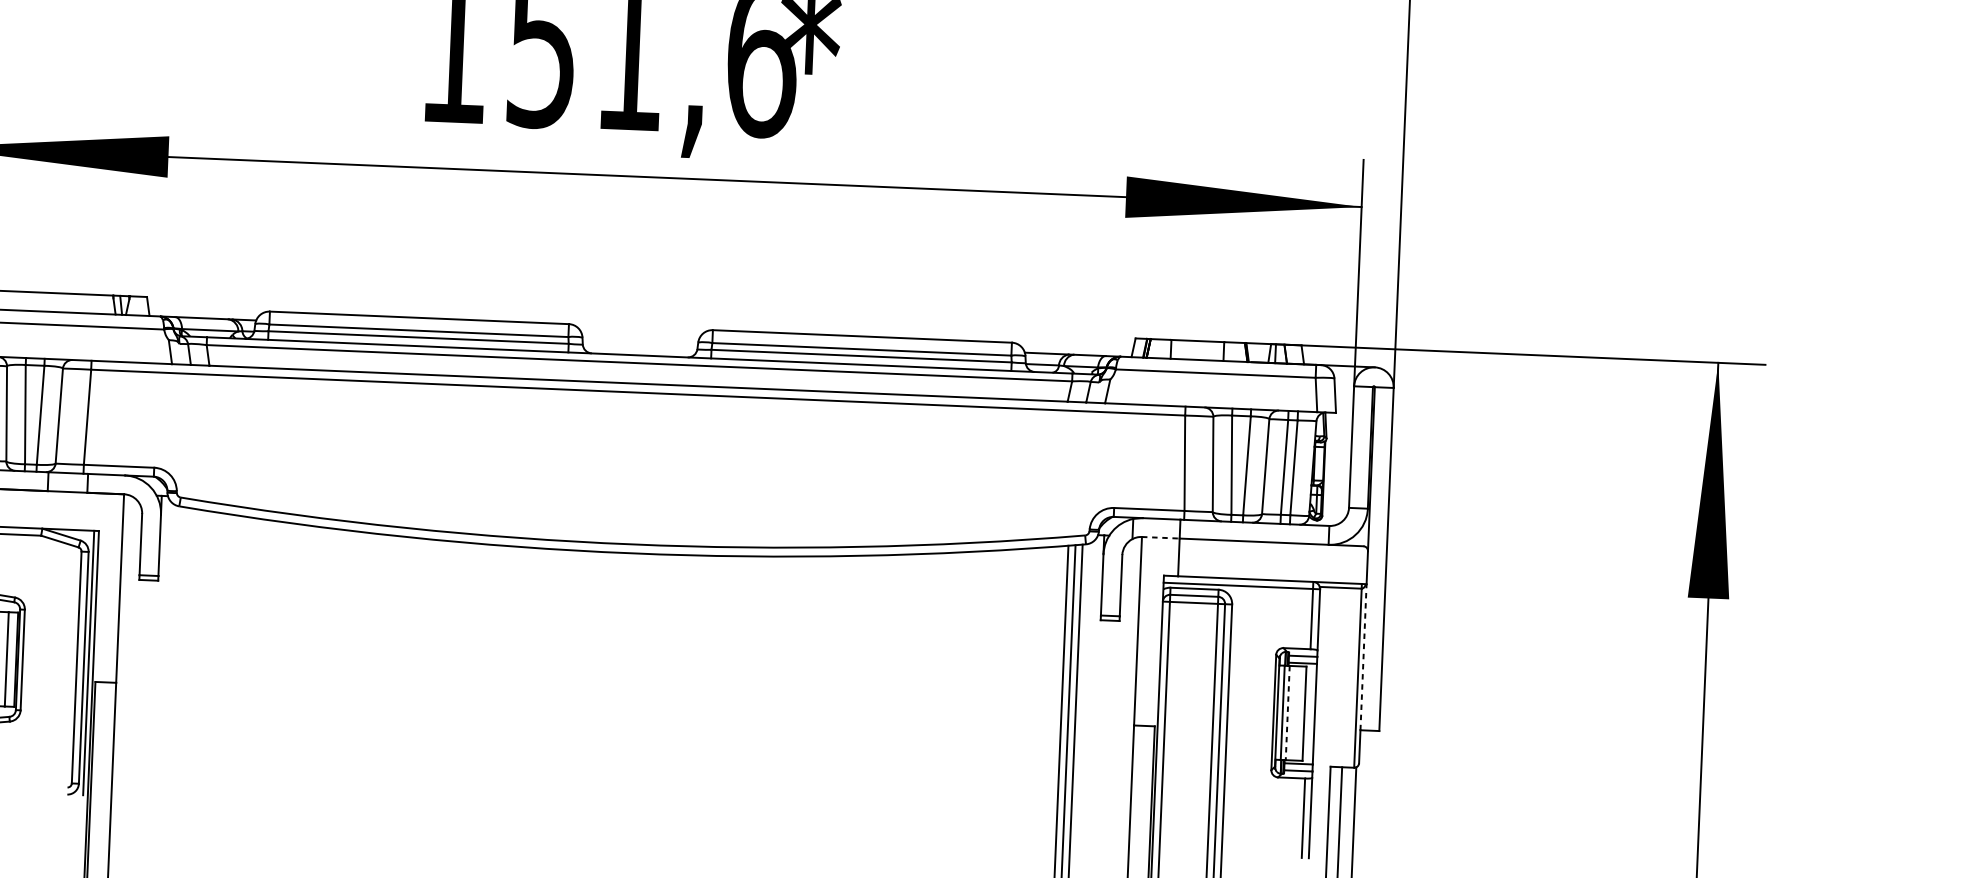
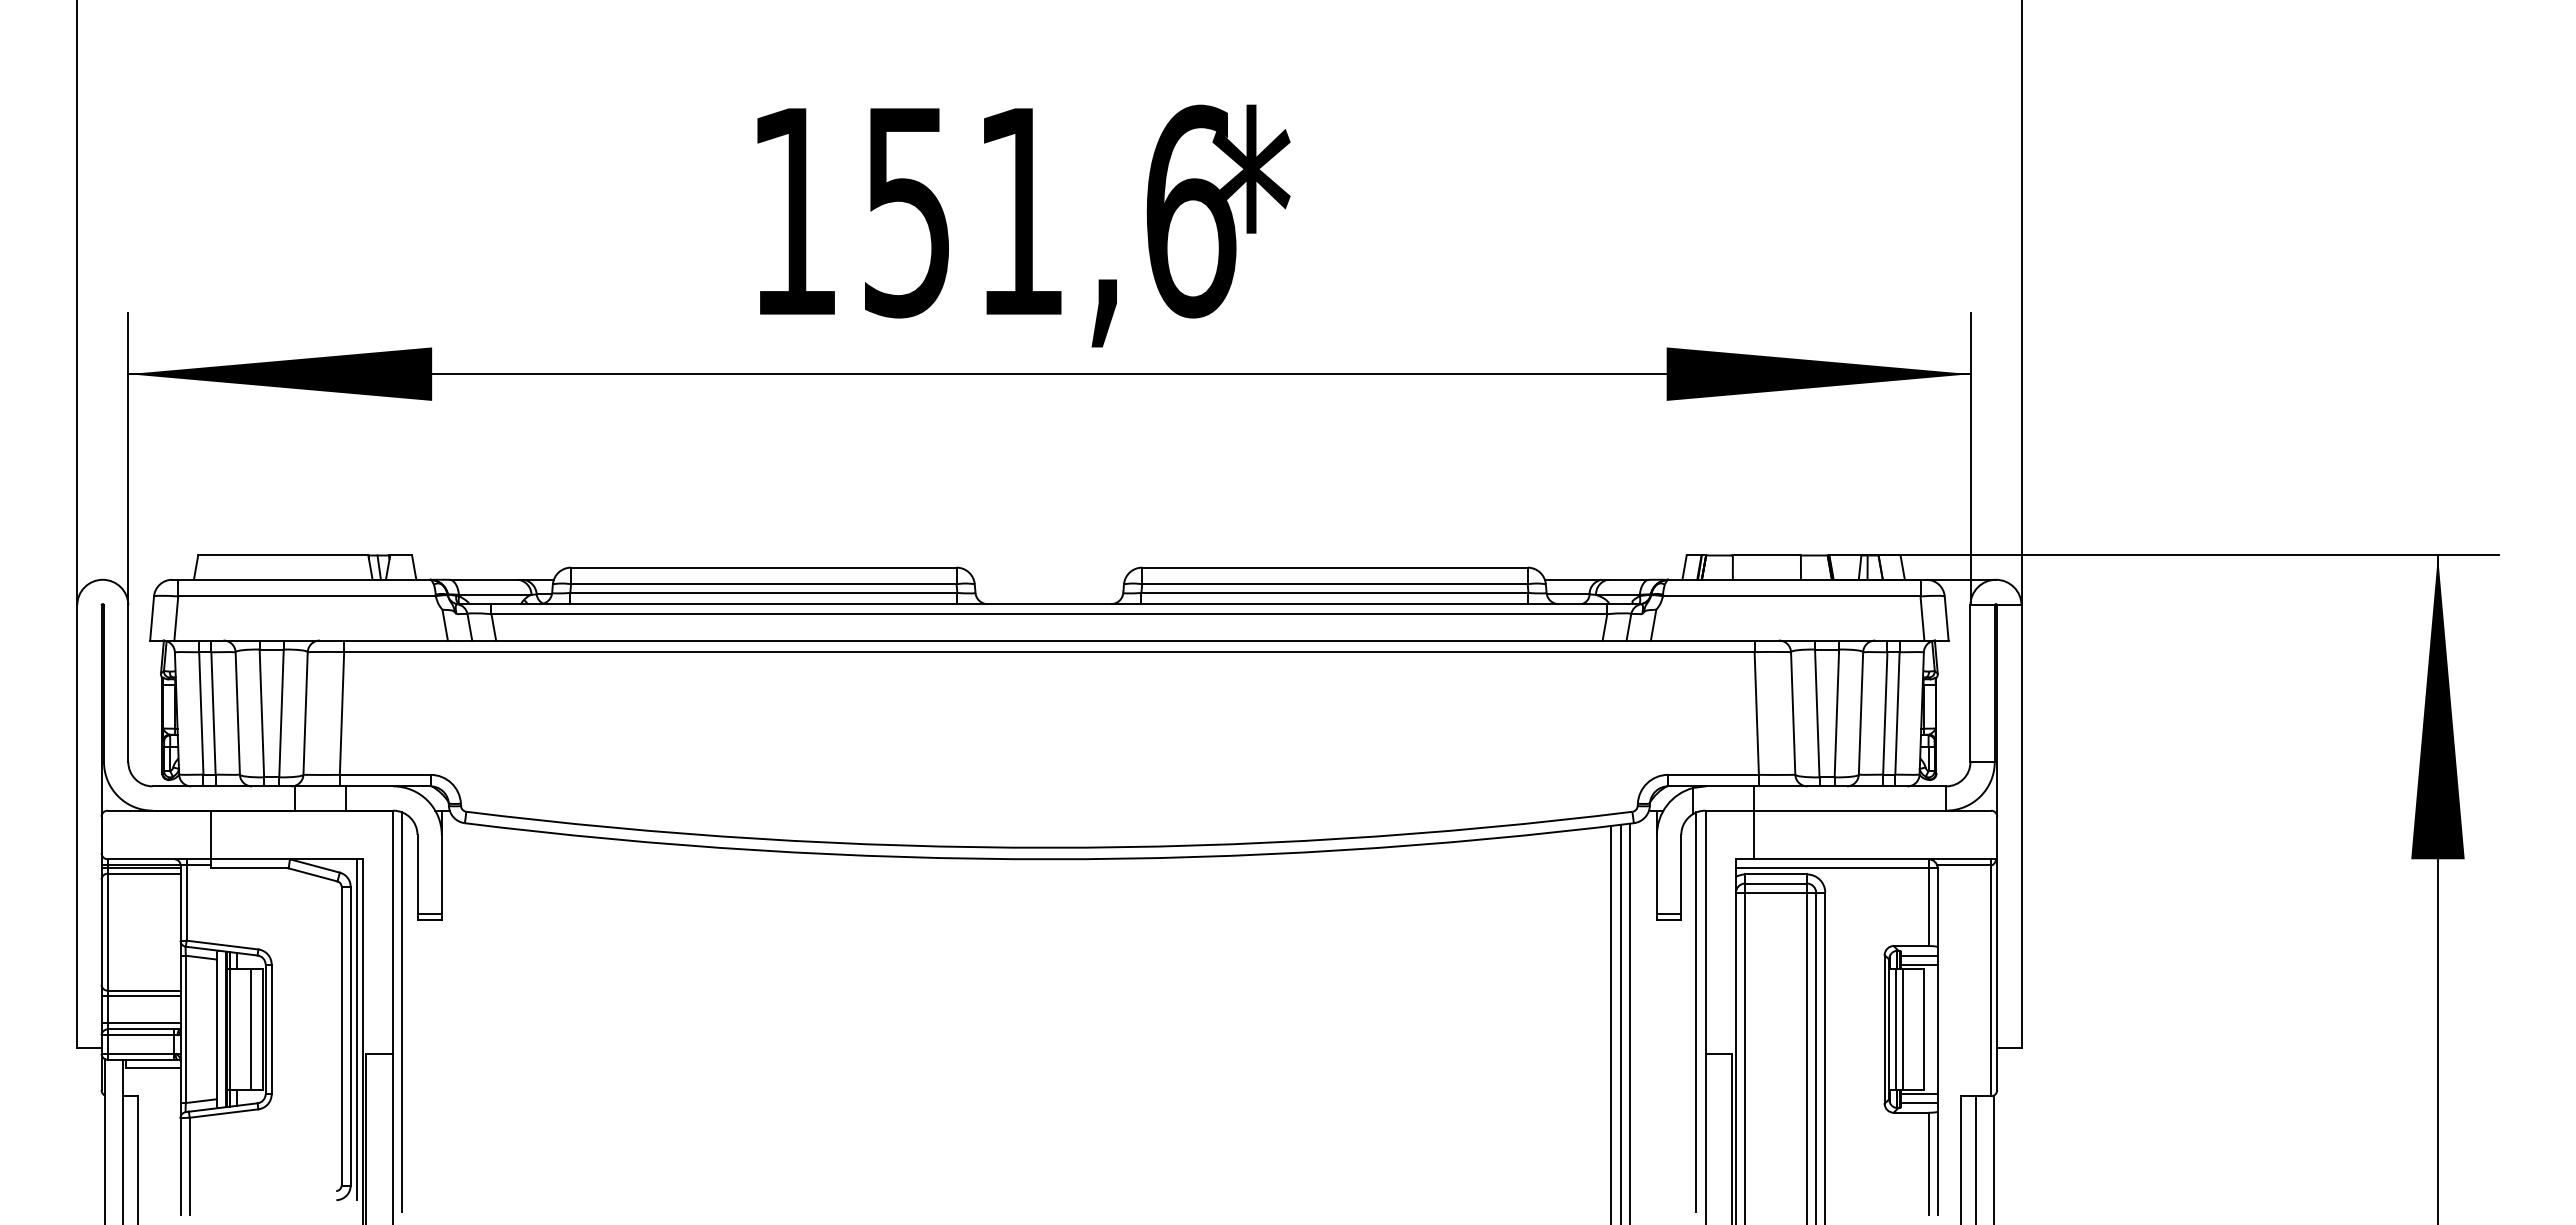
line: (1161, 537) -> (1730, 810), dashed -> solid
line: (124, 650) -> (402, 1011), added
line: (1363, 656) -> (1997, 952), dashed -> solid
line: (1128, 692) -> (1696, 1011), added
line: (1287, 713) -> (1902, 1029), dashed -> solid

